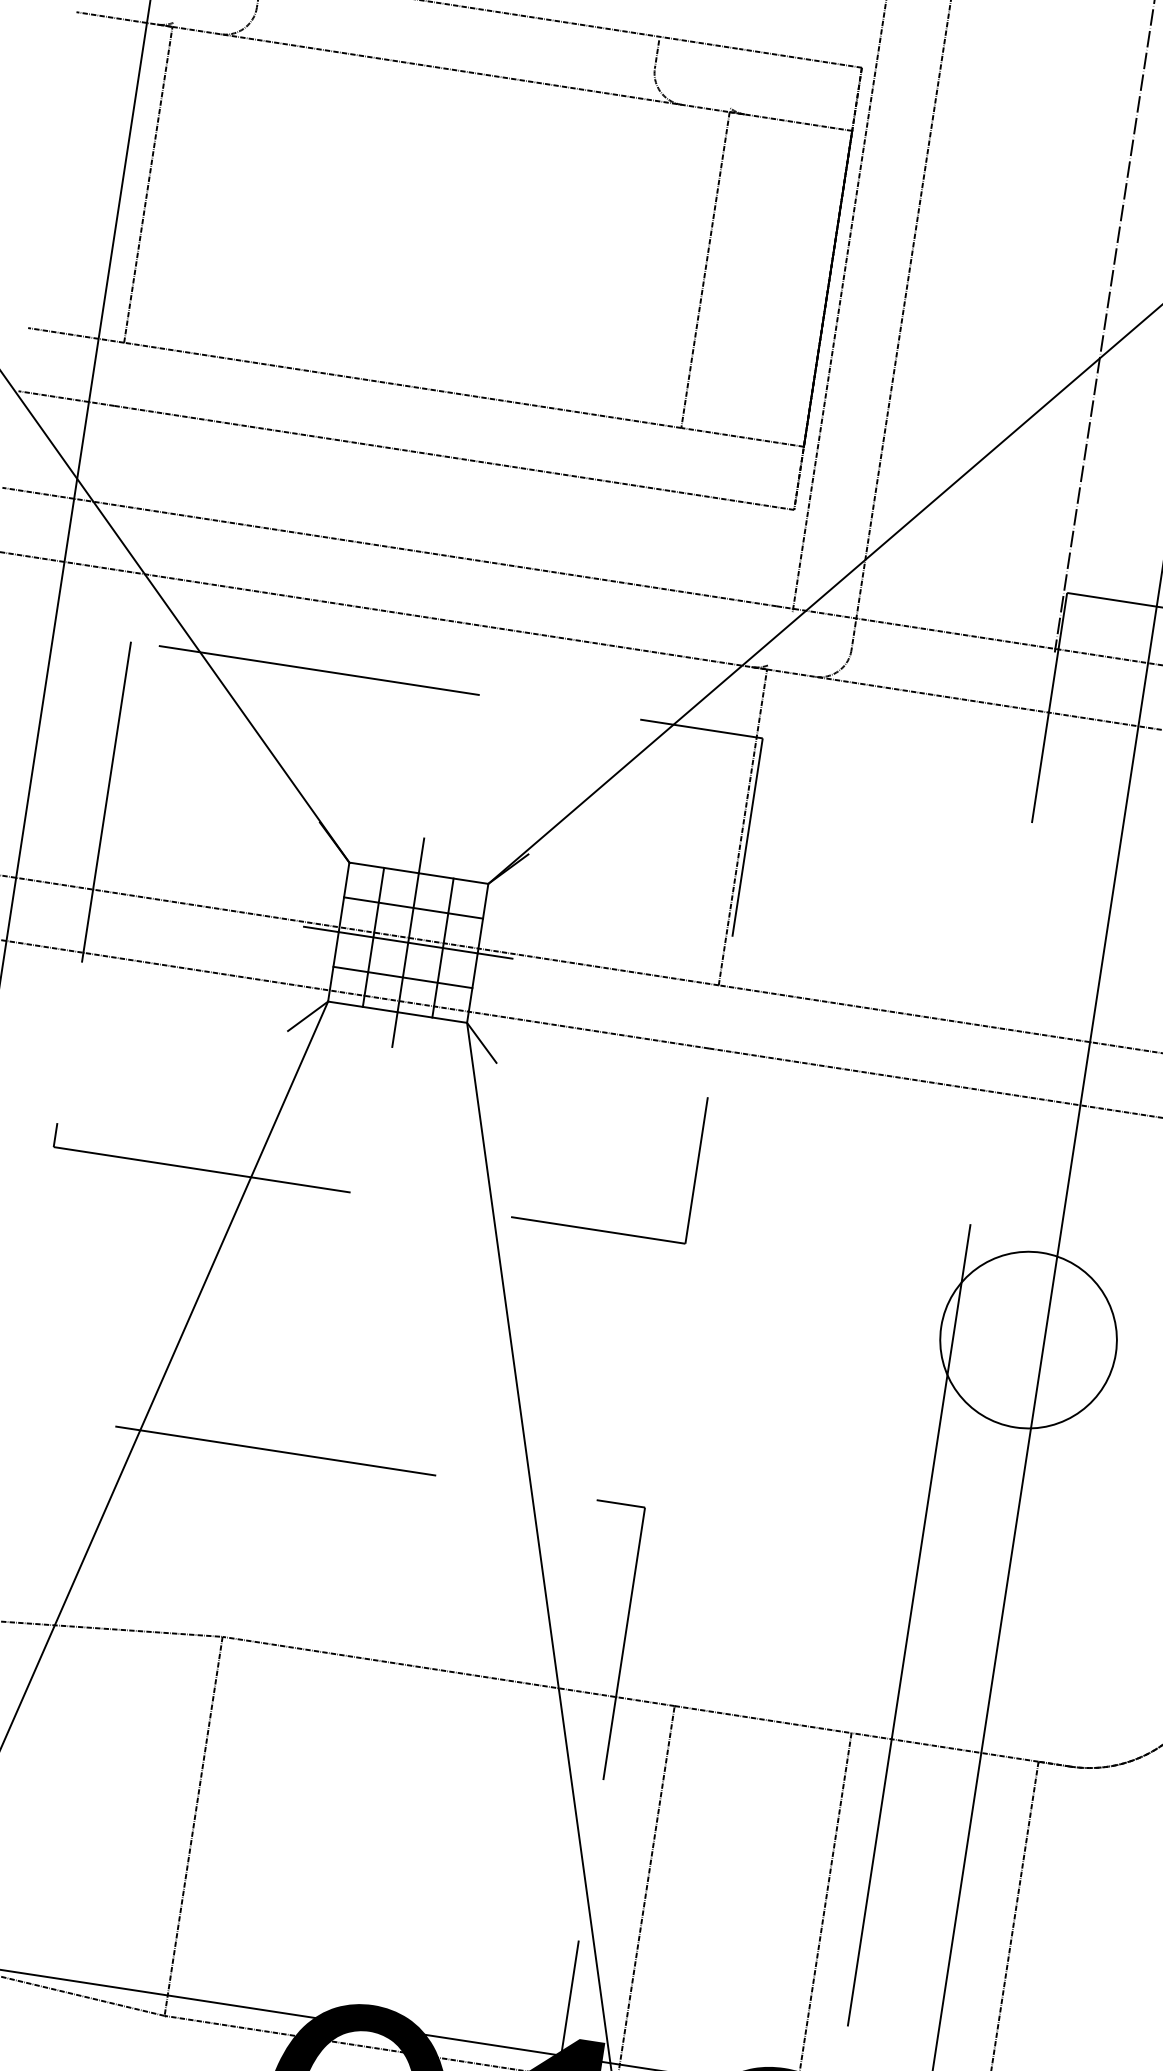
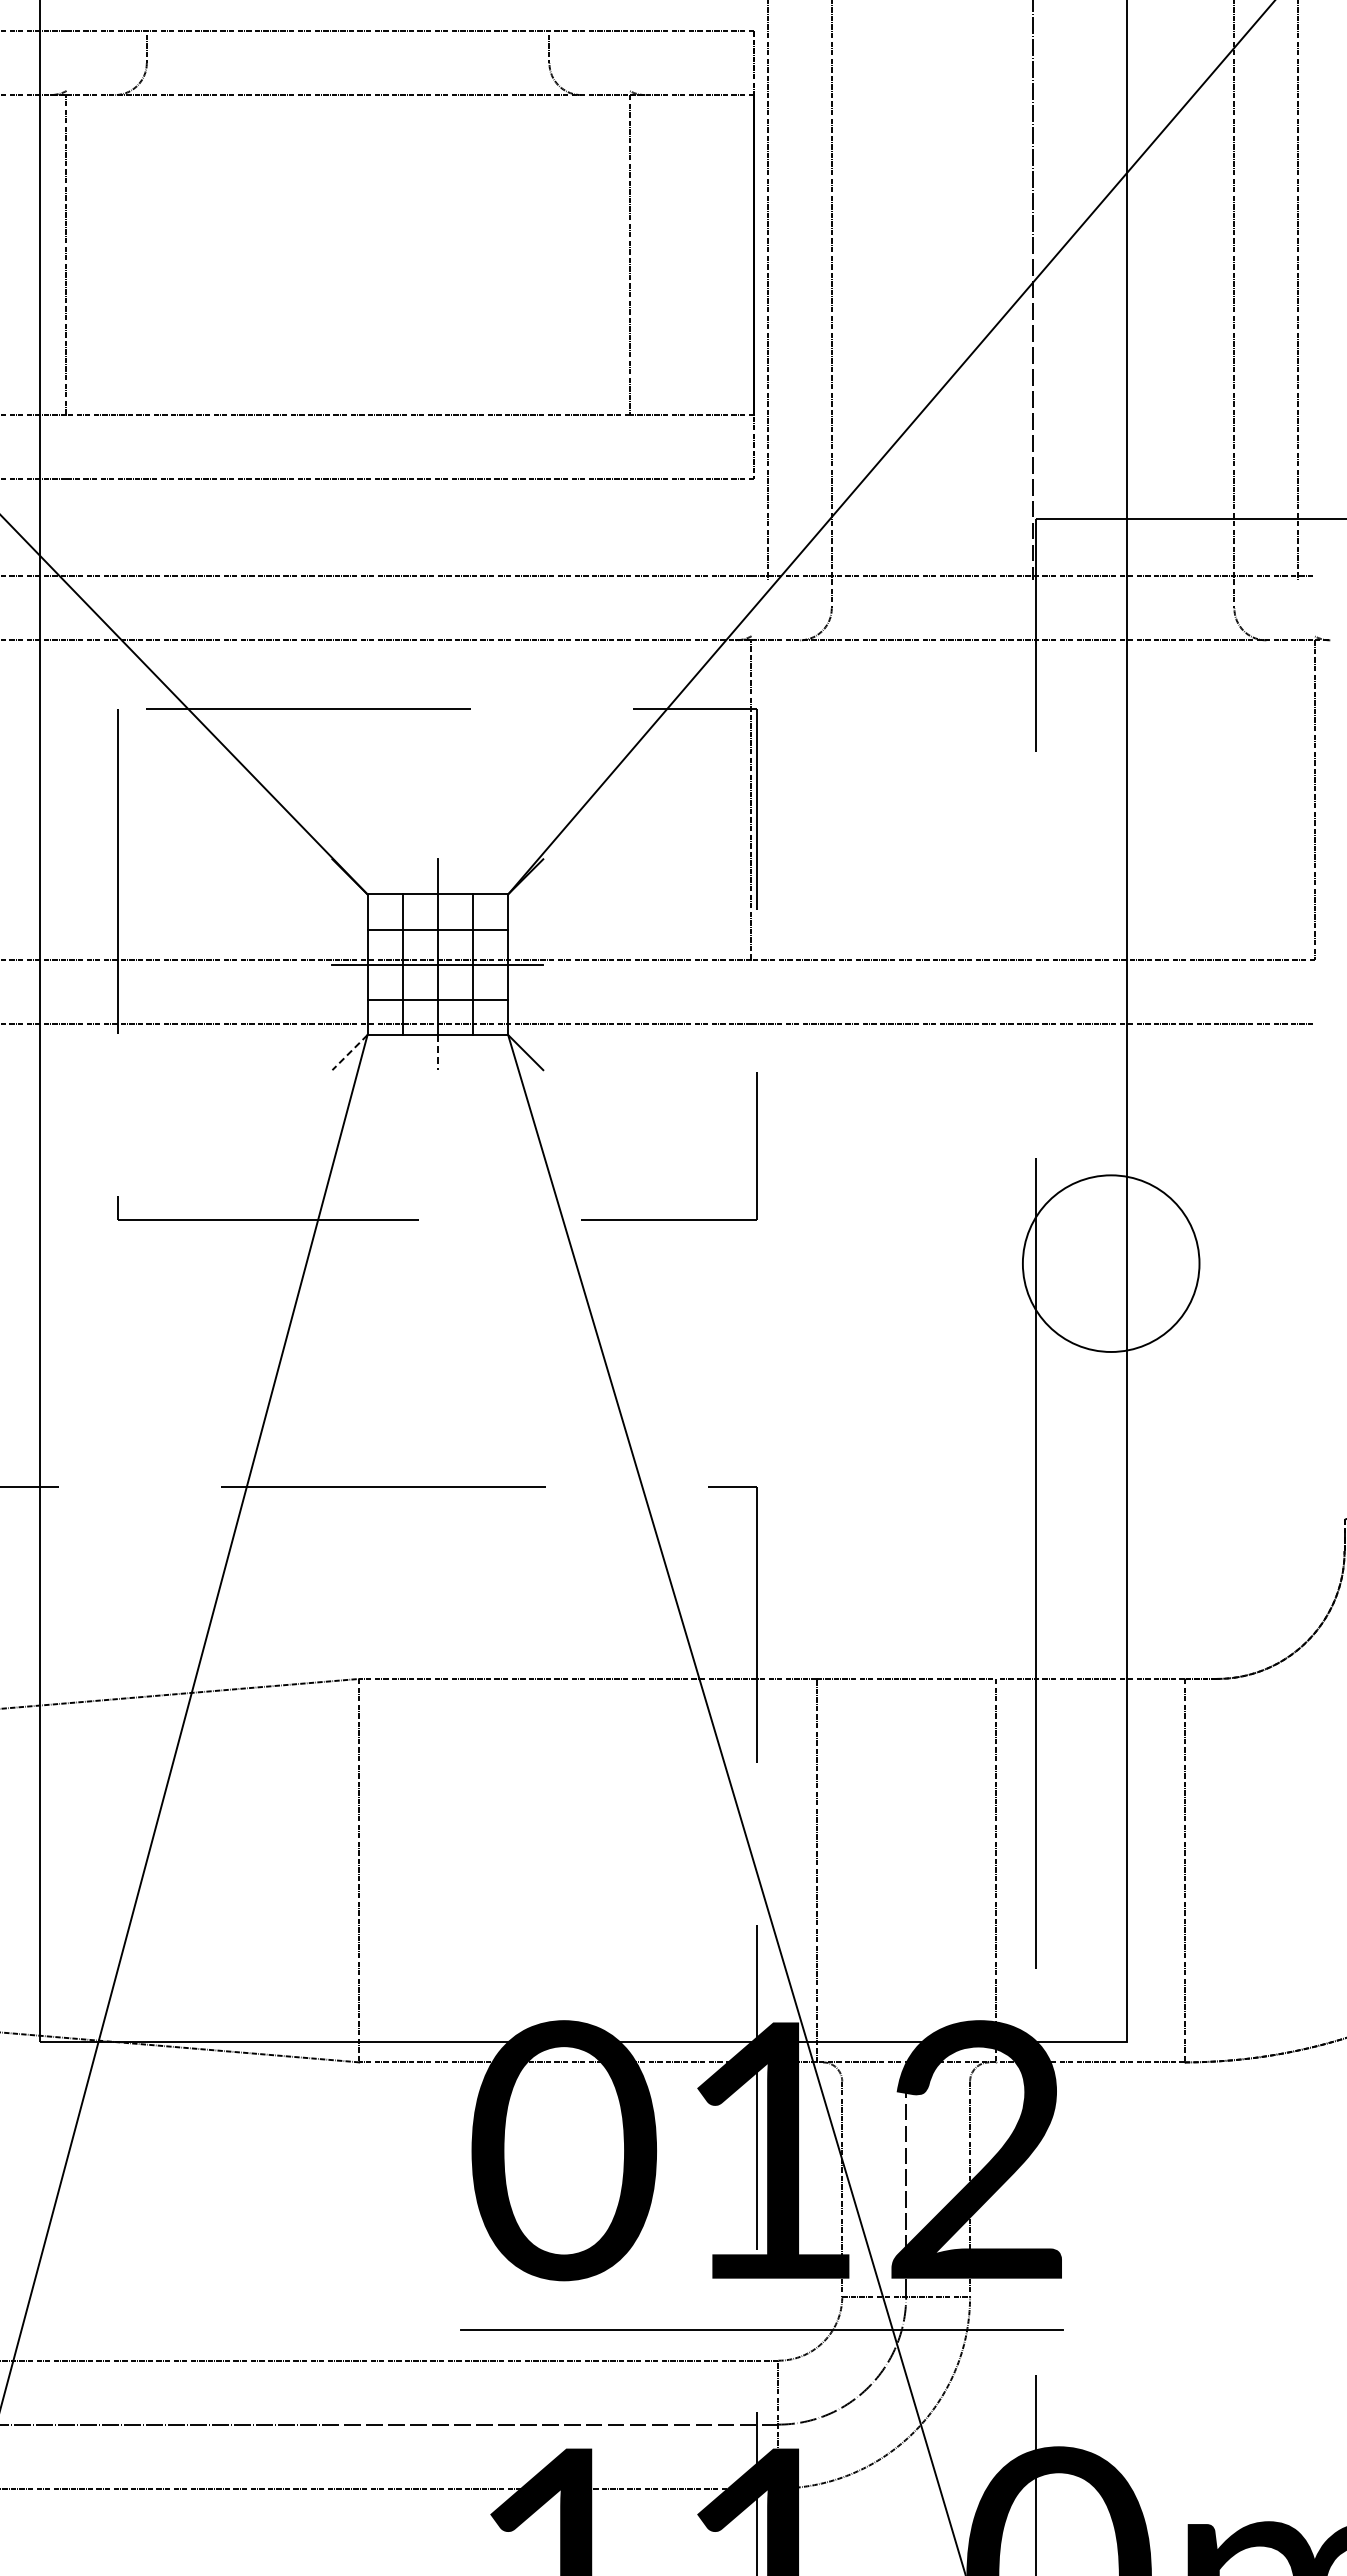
line: (307, 1016) -> (349, 1052), solid -> dashed
line: (394, 1029) -> (437, 1052), solid -> dashed

